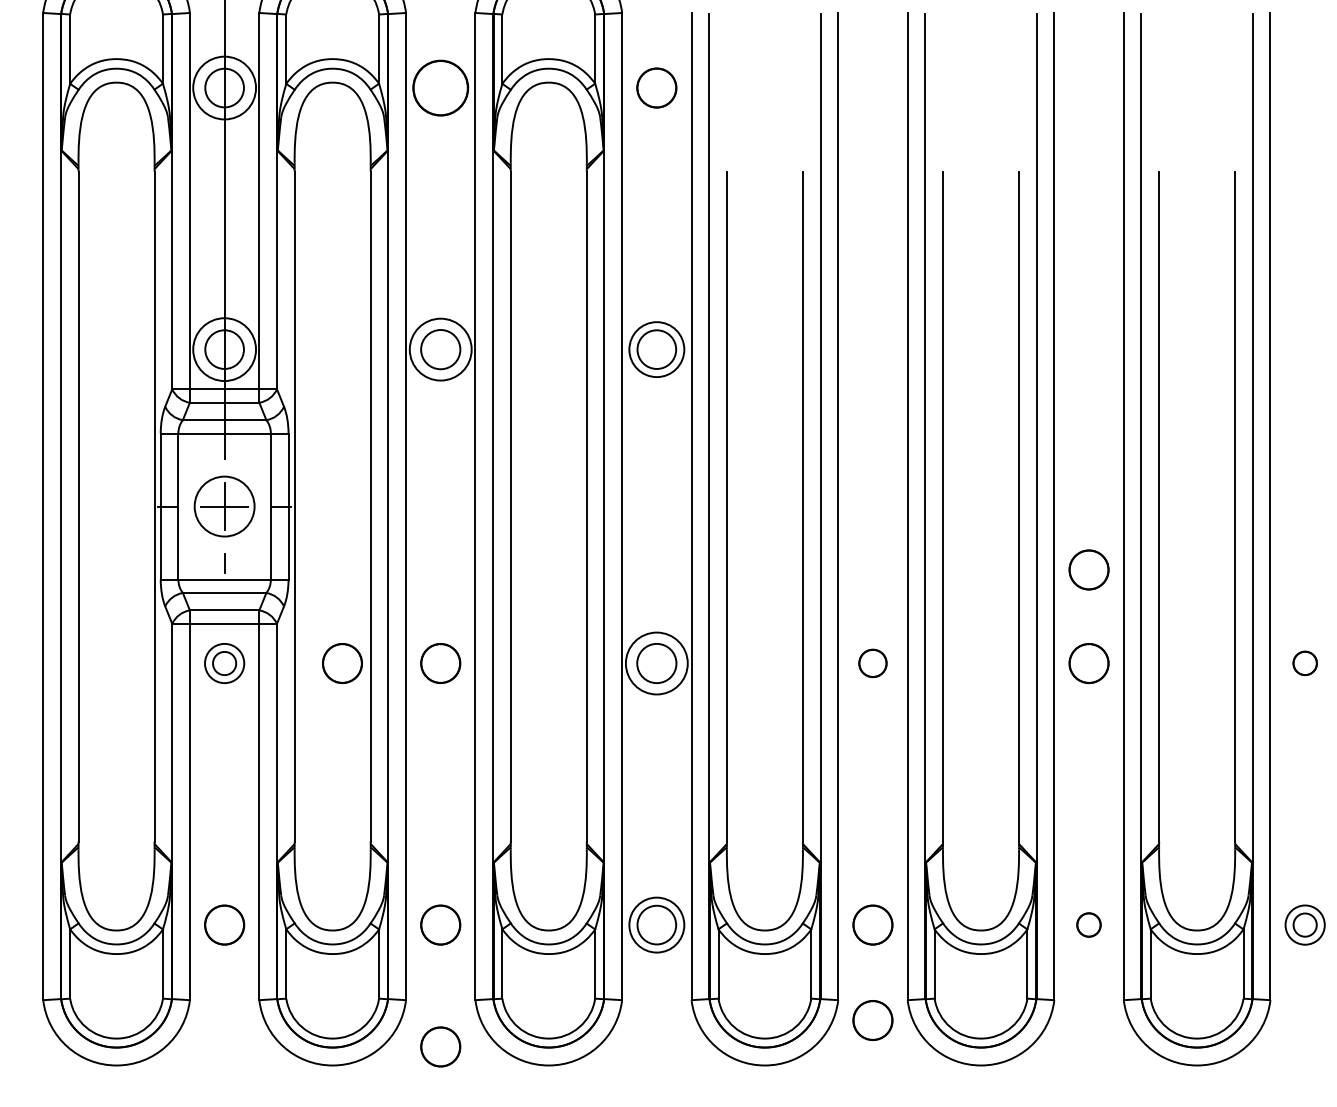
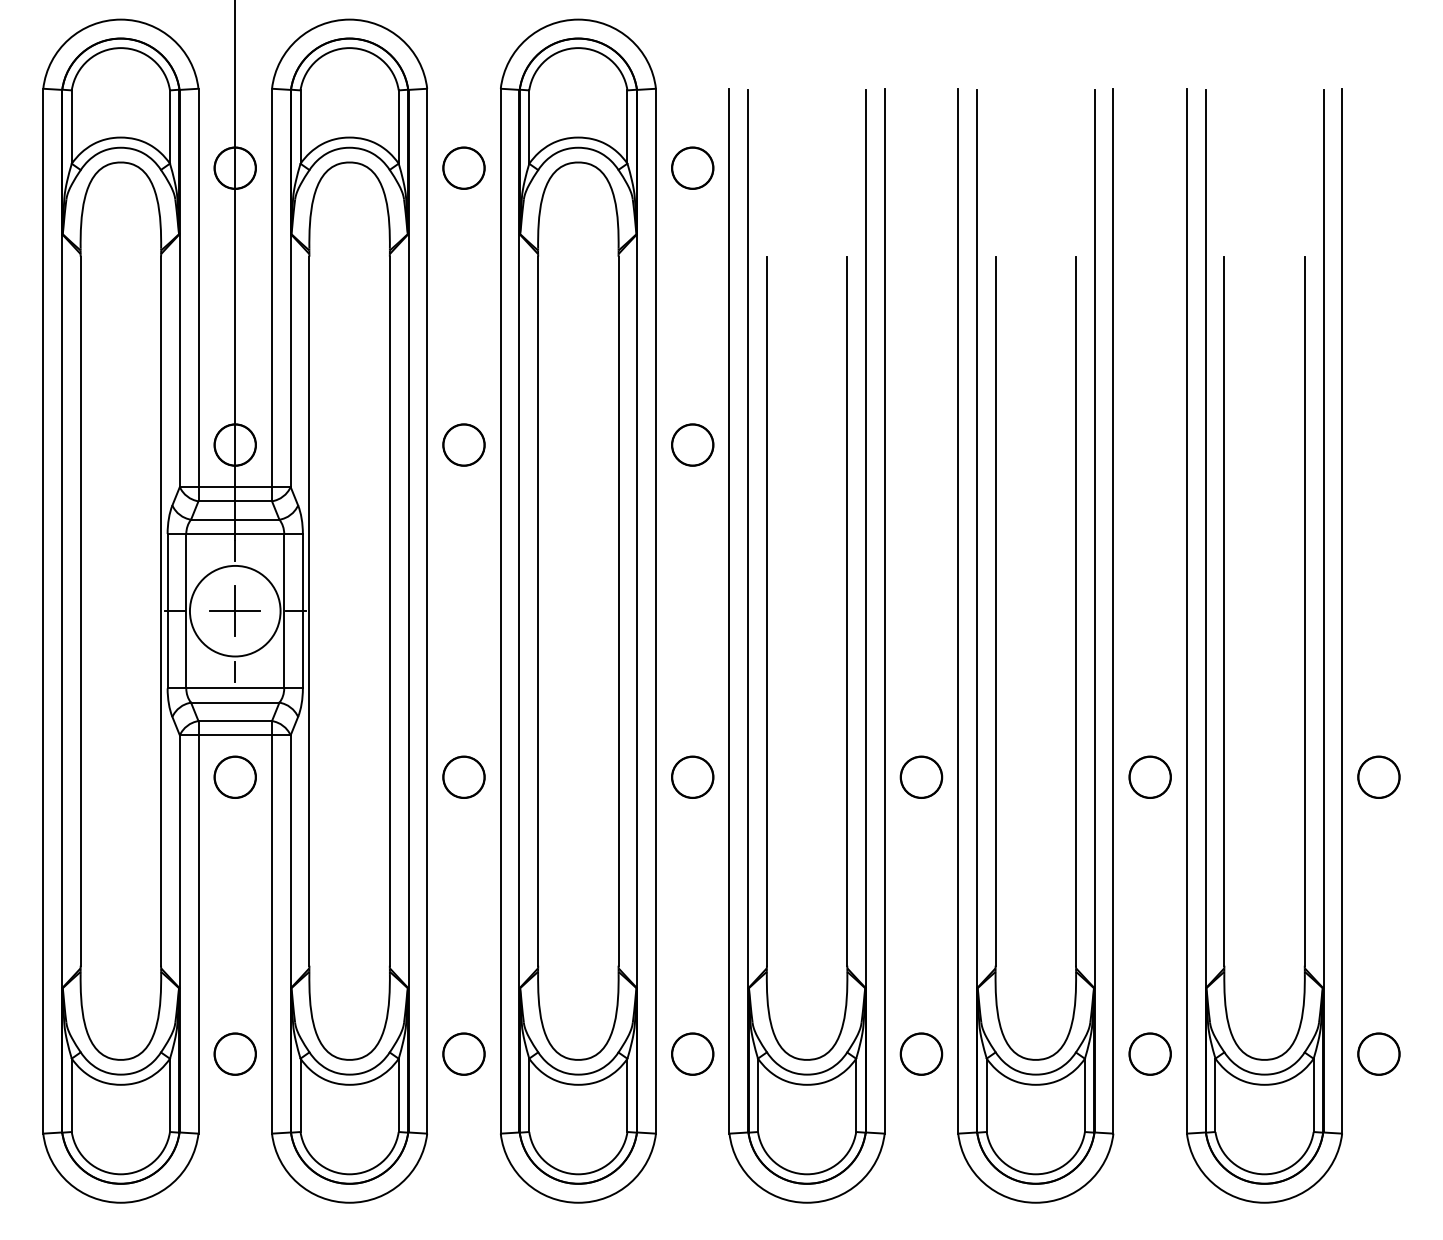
circle: (224, 87) -> (235, 167), size x0.62
circle: (440, 87) -> (463, 167), size x0.71
circle: (224, 349) -> (235, 444), size x0.62
circle: (440, 349) -> (463, 444), size x0.62
circle: (656, 349) -> (692, 444), size x0.71
circle: (223, 505) -> (234, 610), size x1.43
circle: (1088, 569) -> (1149, 677), removed
circle: (223, 662) -> (234, 776), size x1.67
circle: (342, 662) -> (359, 776), removed
circle: (656, 662) -> (692, 776), size x0.62
part: (872, 662) -> (921, 776), size x1.43
circle: (1304, 662) -> (1378, 776), size x1.67
circle: (656, 924) -> (692, 1053), size x0.71
circle: (1088, 924) -> (1149, 1053), size x1.67
circle: (1304, 924) -> (1378, 1053), size x1.67
part: (872, 1019) -> (921, 1154), removed
circle: (440, 1046) -> (463, 1182), removed

